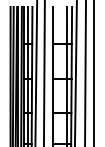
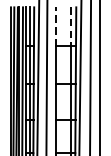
line: (53, 24) -> (56, 25), solid -> dashed
line: (66, 25) -> (70, 27), solid -> dashed

